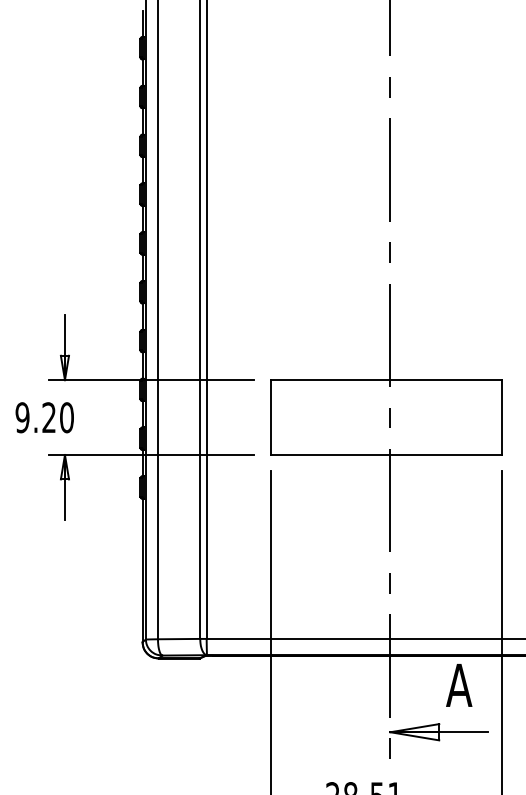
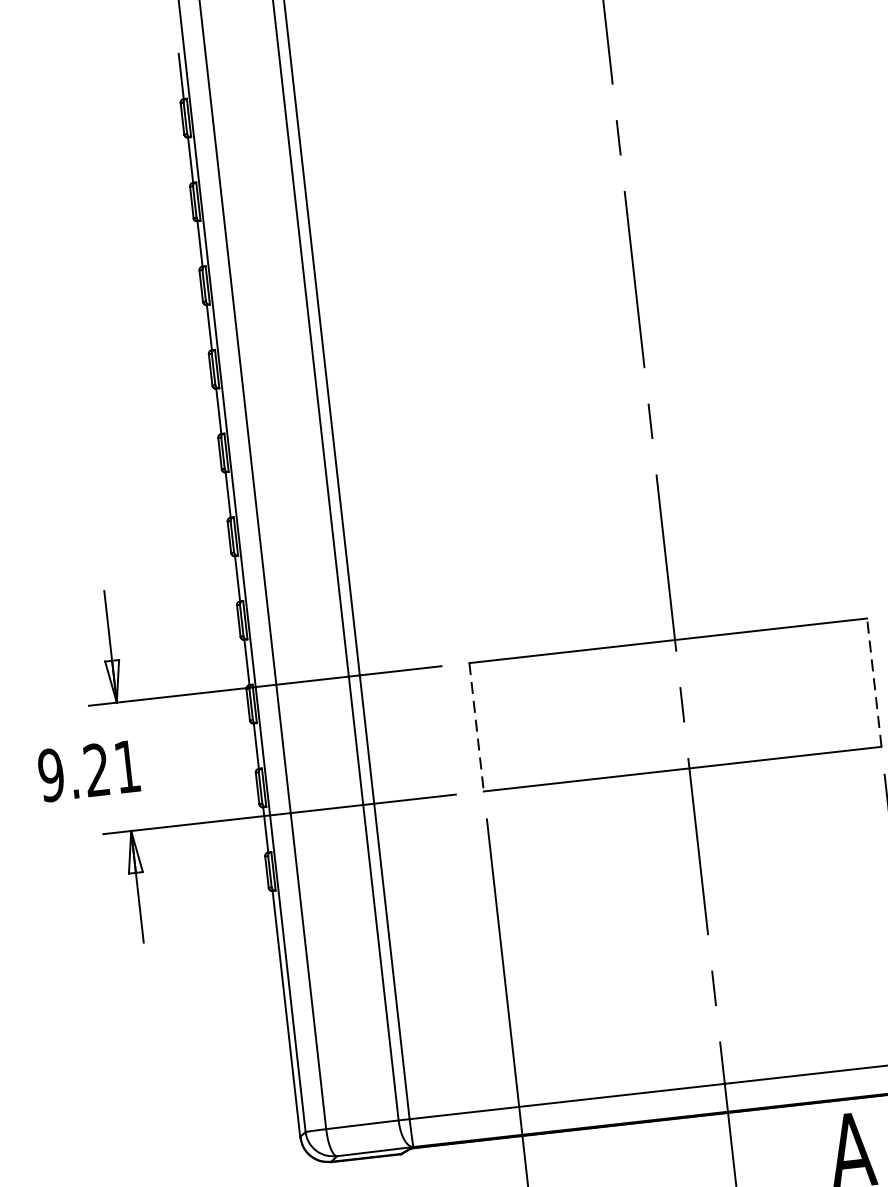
text: (66, 417) -> (126, 766), 9.20 -> 9.21
line: (502, 417) -> (874, 682), solid -> dashed
line: (270, 418) -> (476, 728), solid -> dashed

